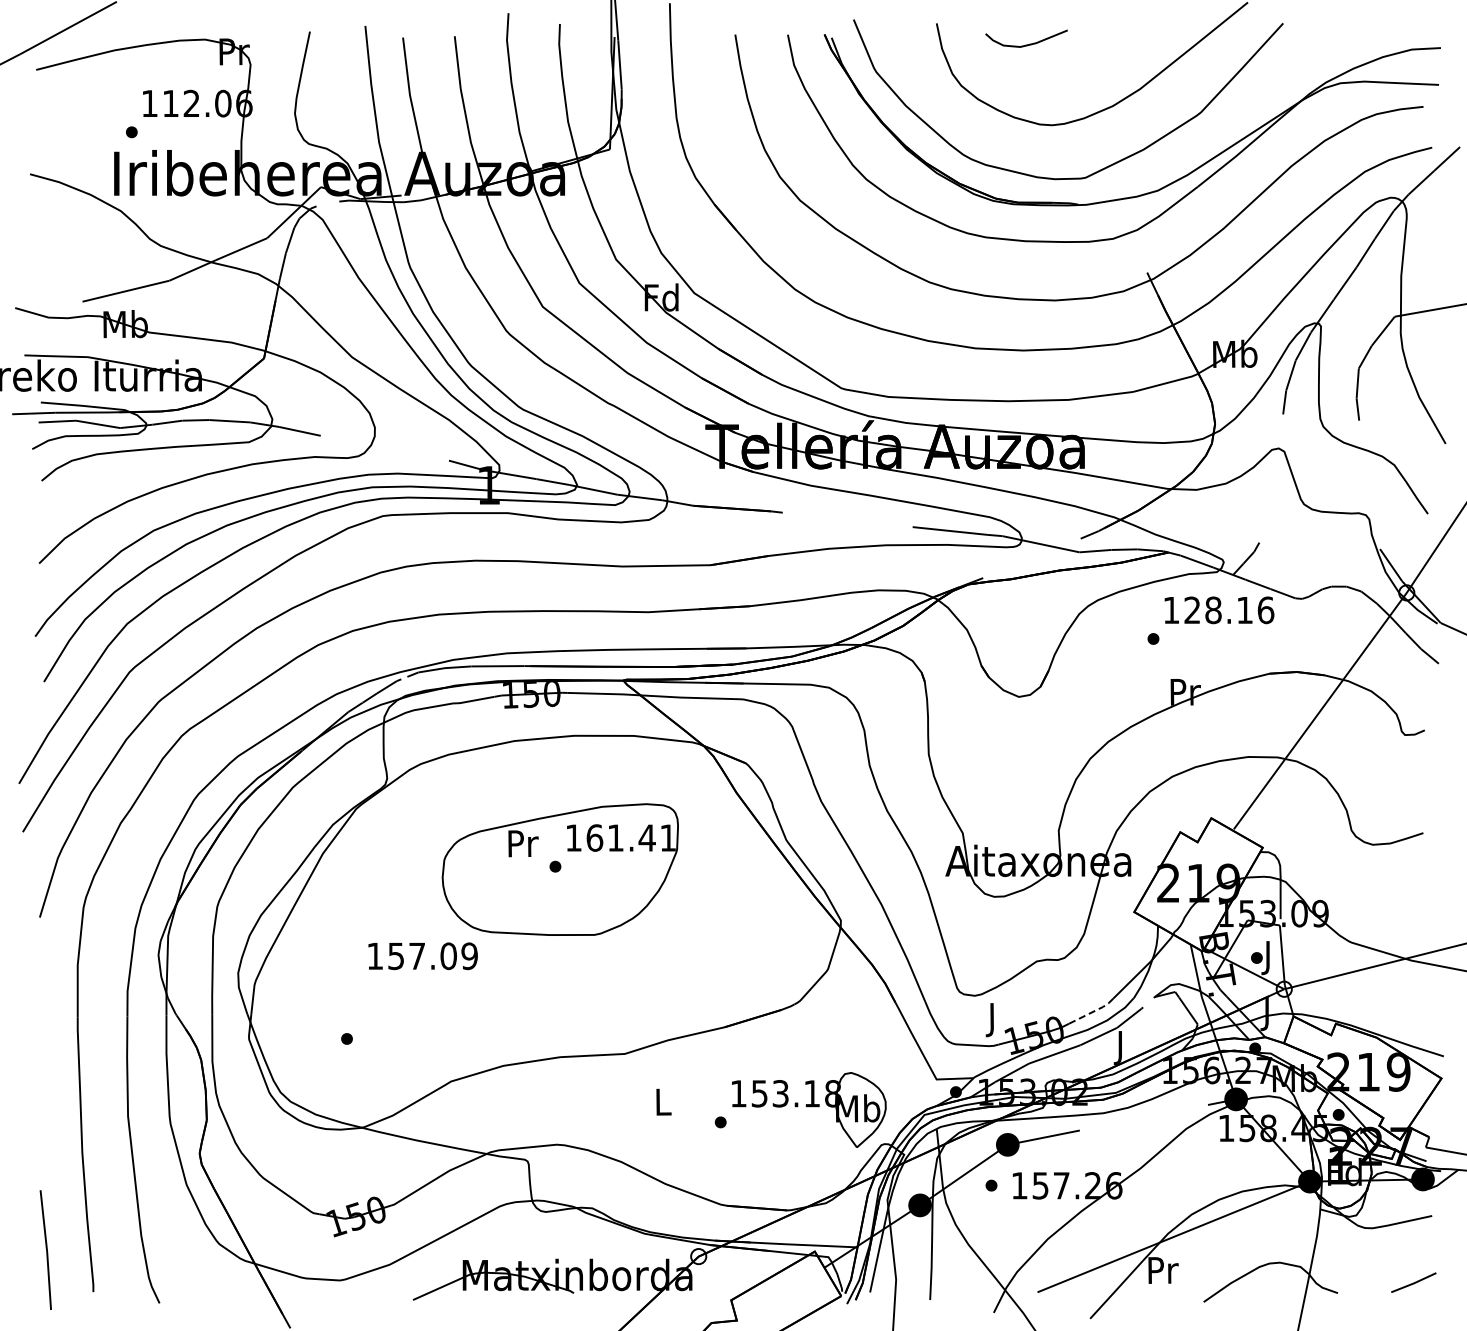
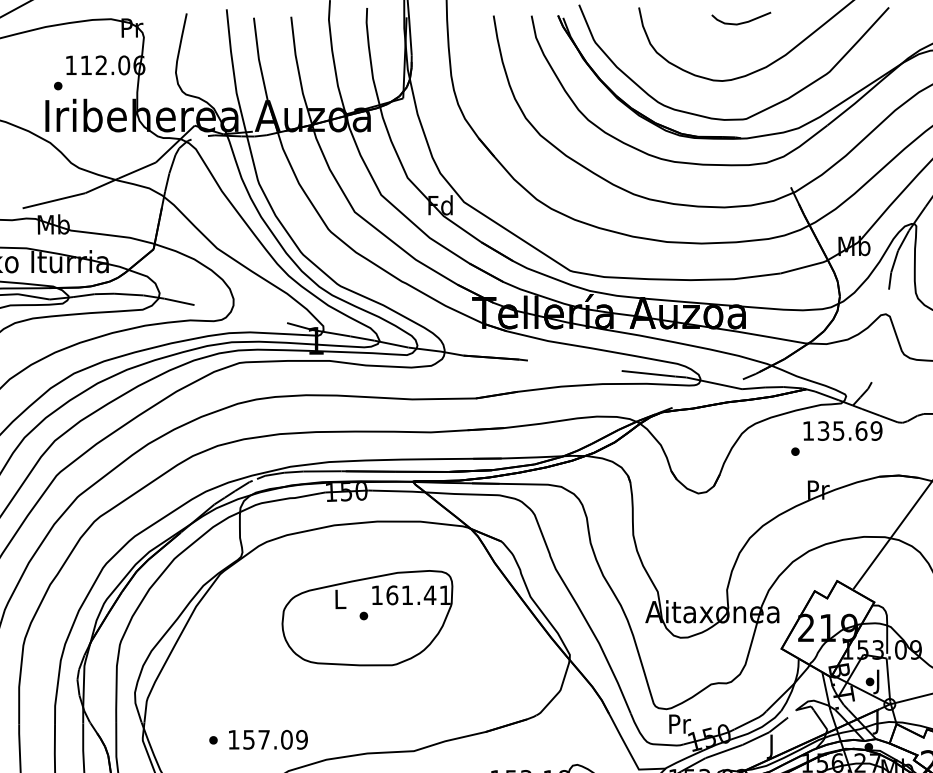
curve: (1029, 43) -> (743, 22), moved
text: (1229, 610) -> (850, 431), 128.16 -> 135.69
text: (523, 843) -> (340, 599), Pr -> L
text: (422, 956) -> (267, 740), moved
line: (1093, 1011) -> (752, 720), dashed -> solid
text: (993, 1020) -> (679, 727), J -> Pr

